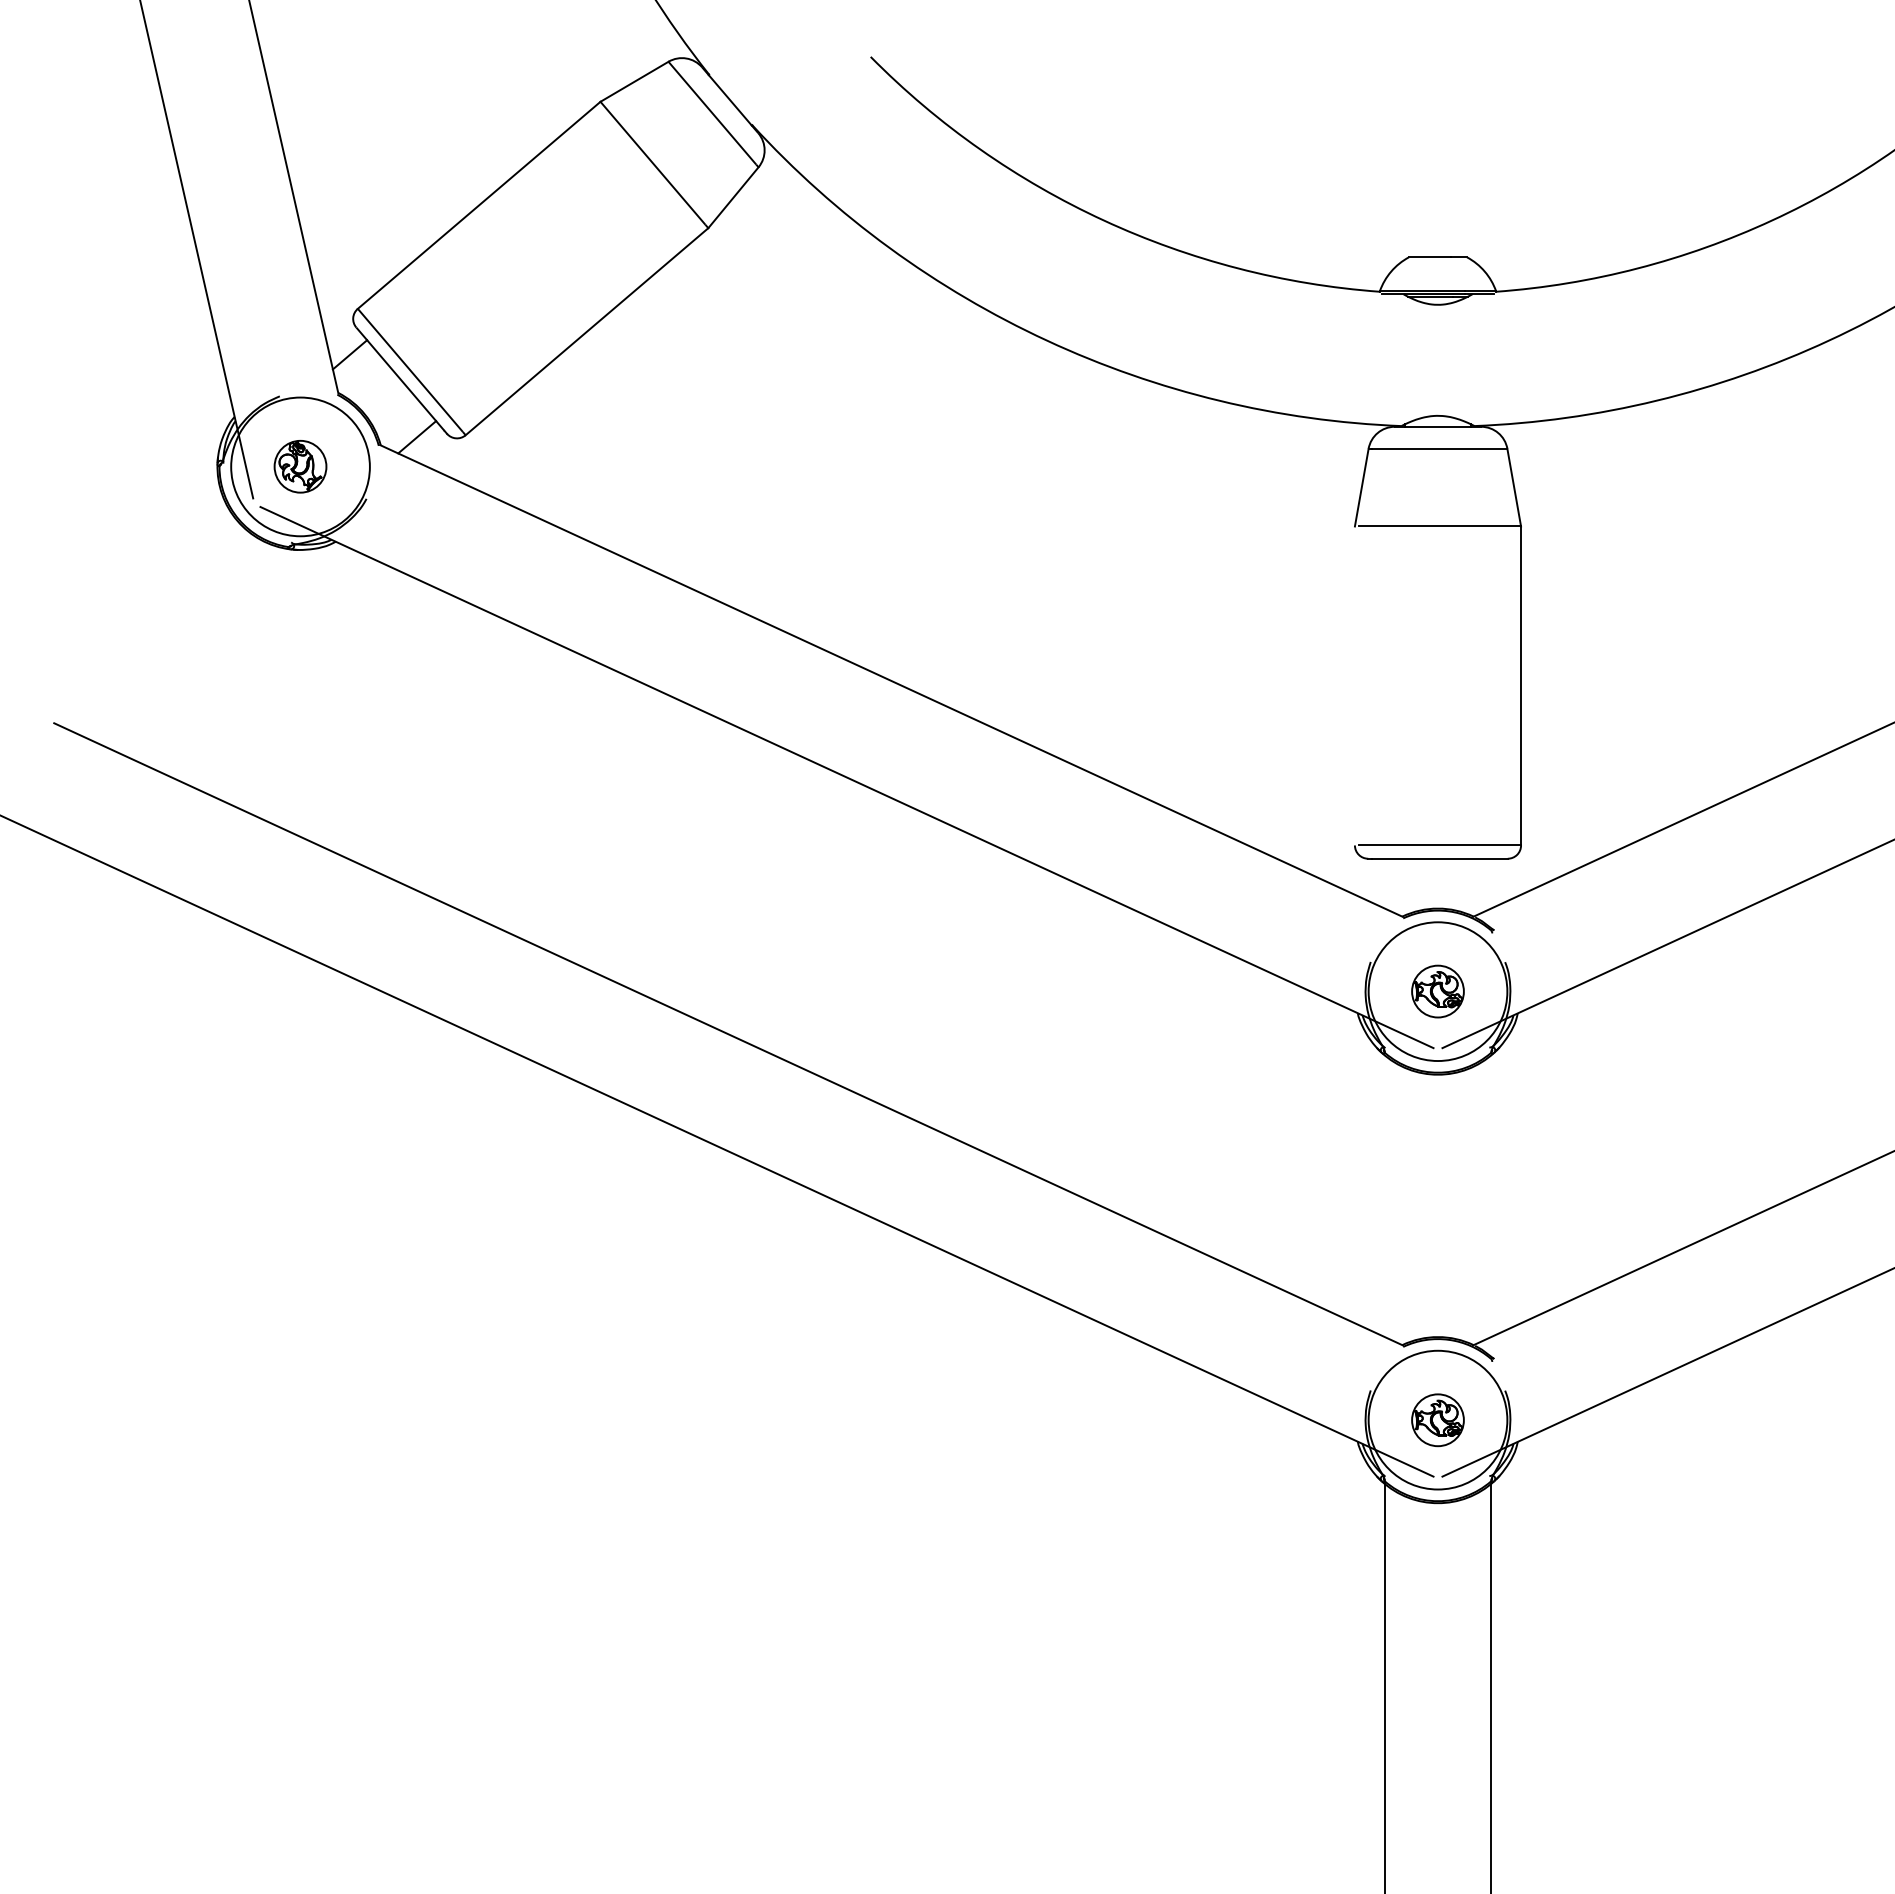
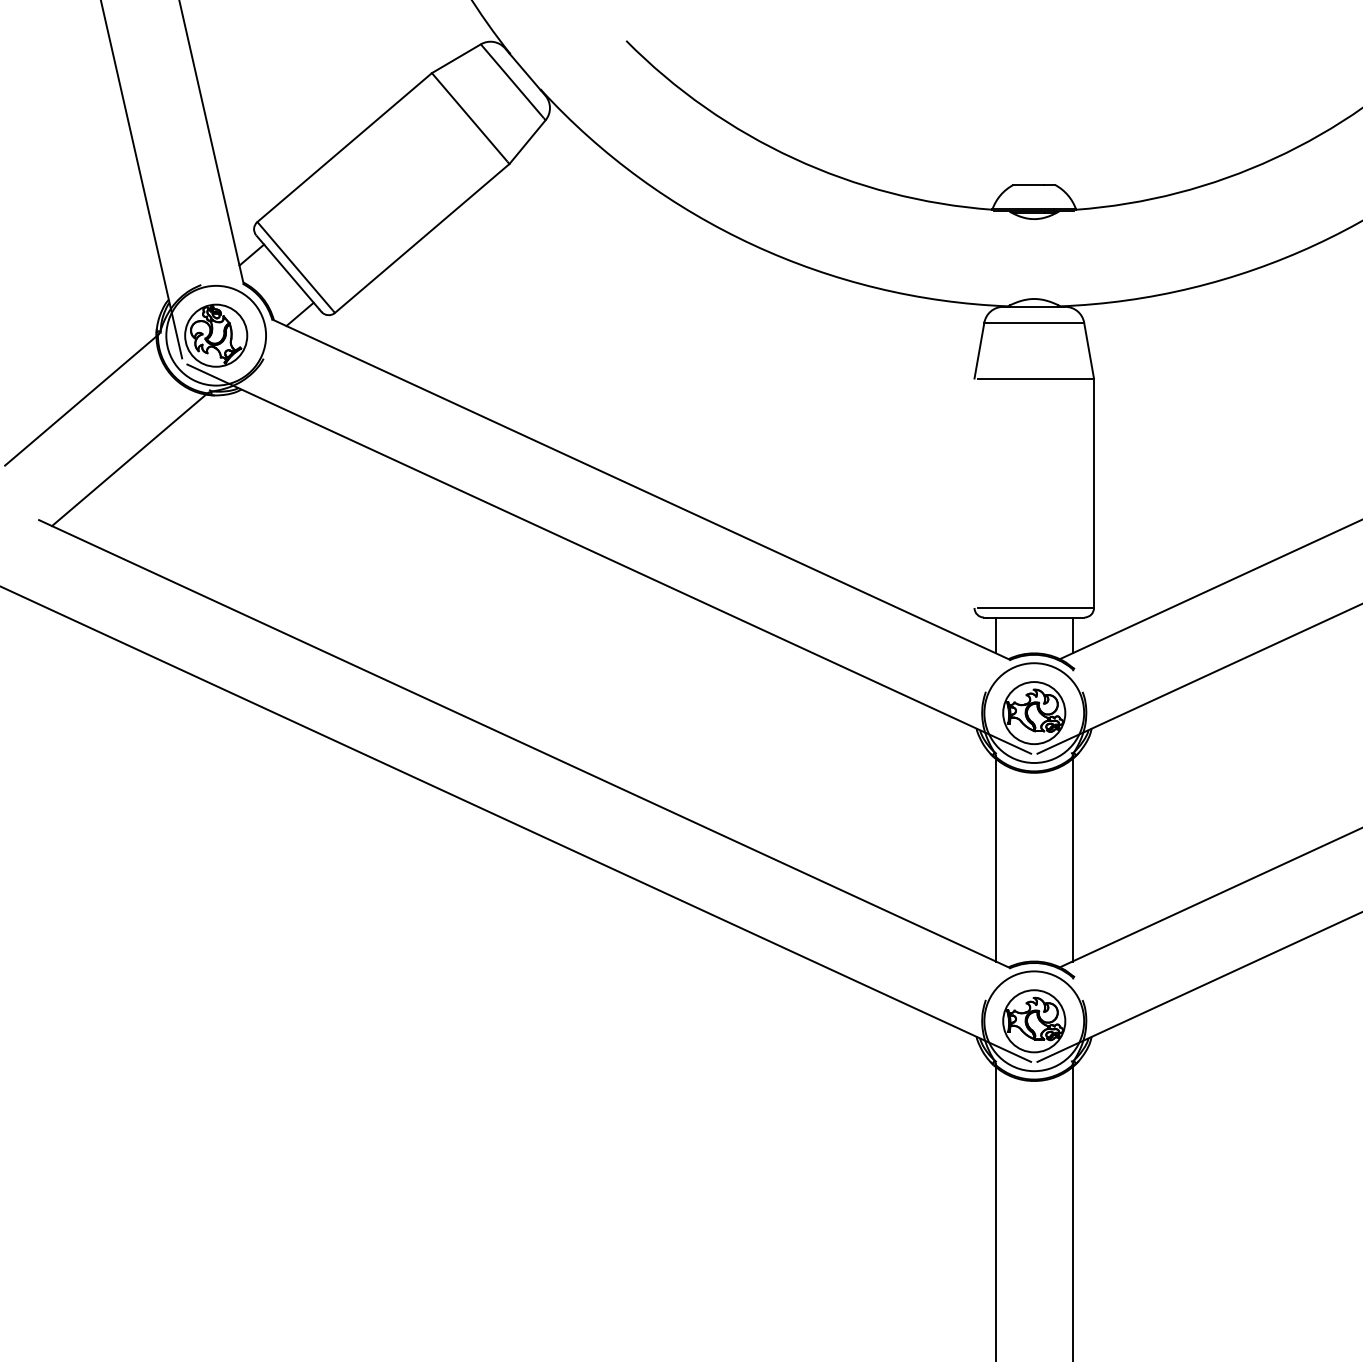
part: (300, 466) -> (216, 335), size x1.67
line: (111, 557) -> (80, 400), added
line: (179, 639) -> (129, 459), added
line: (1384, 883) -> (995, 635), added
line: (1491, 883) -> (1072, 635), added
part: (1437, 991) -> (1033, 713), size x1.67
line: (1384, 1196) -> (995, 860), added
line: (1491, 1196) -> (1072, 860), added
part: (1437, 1420) -> (1033, 1021), size x1.67

